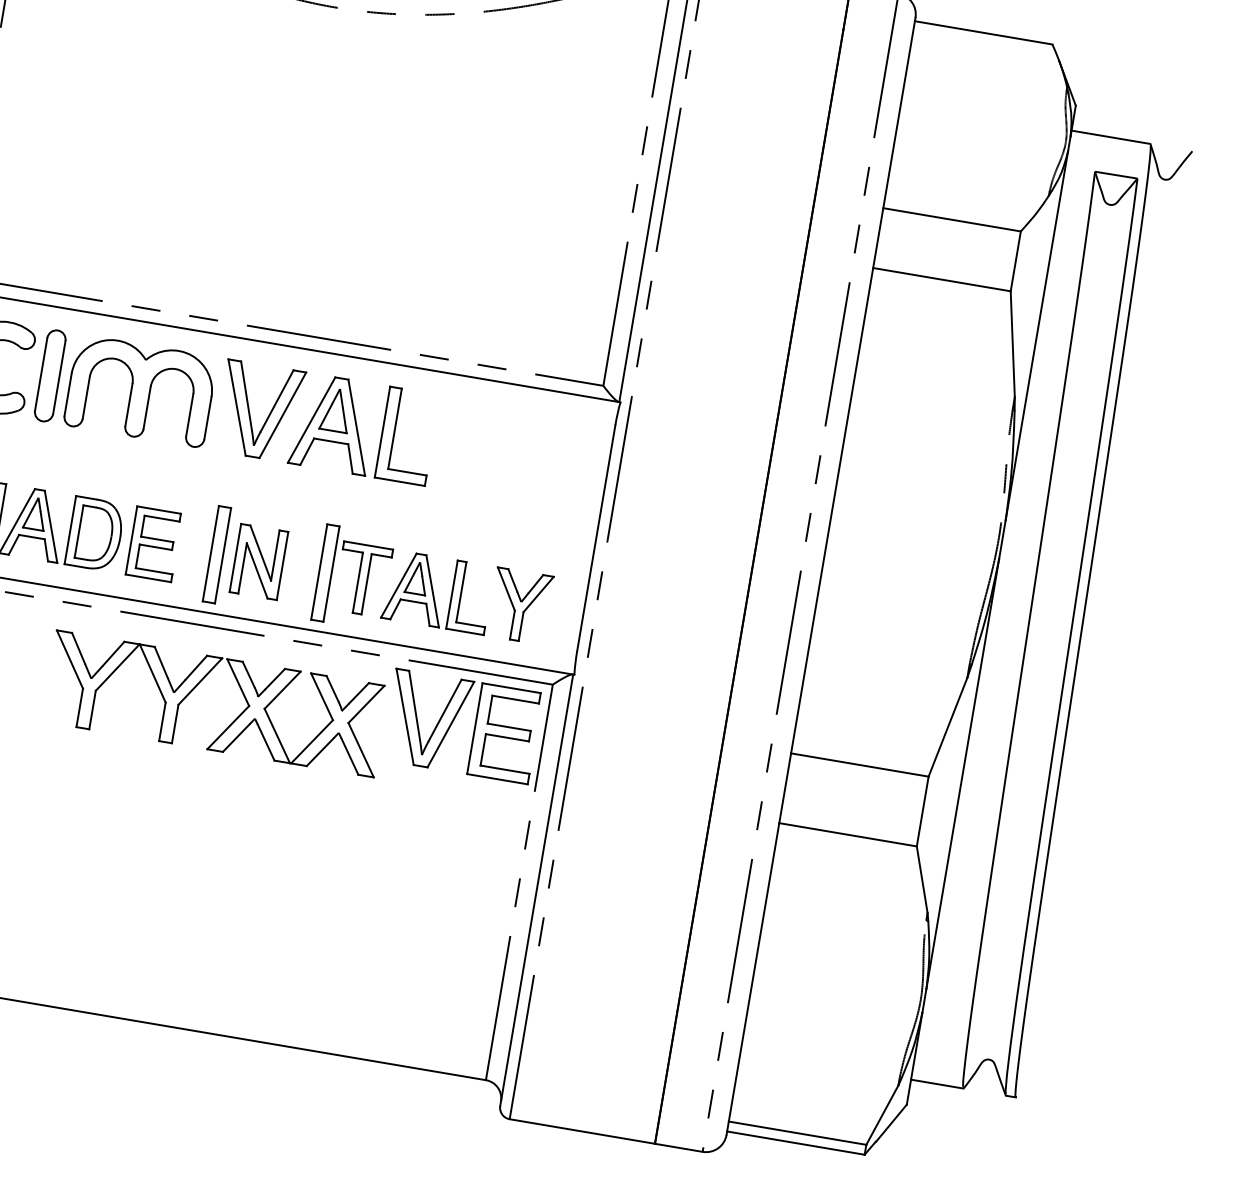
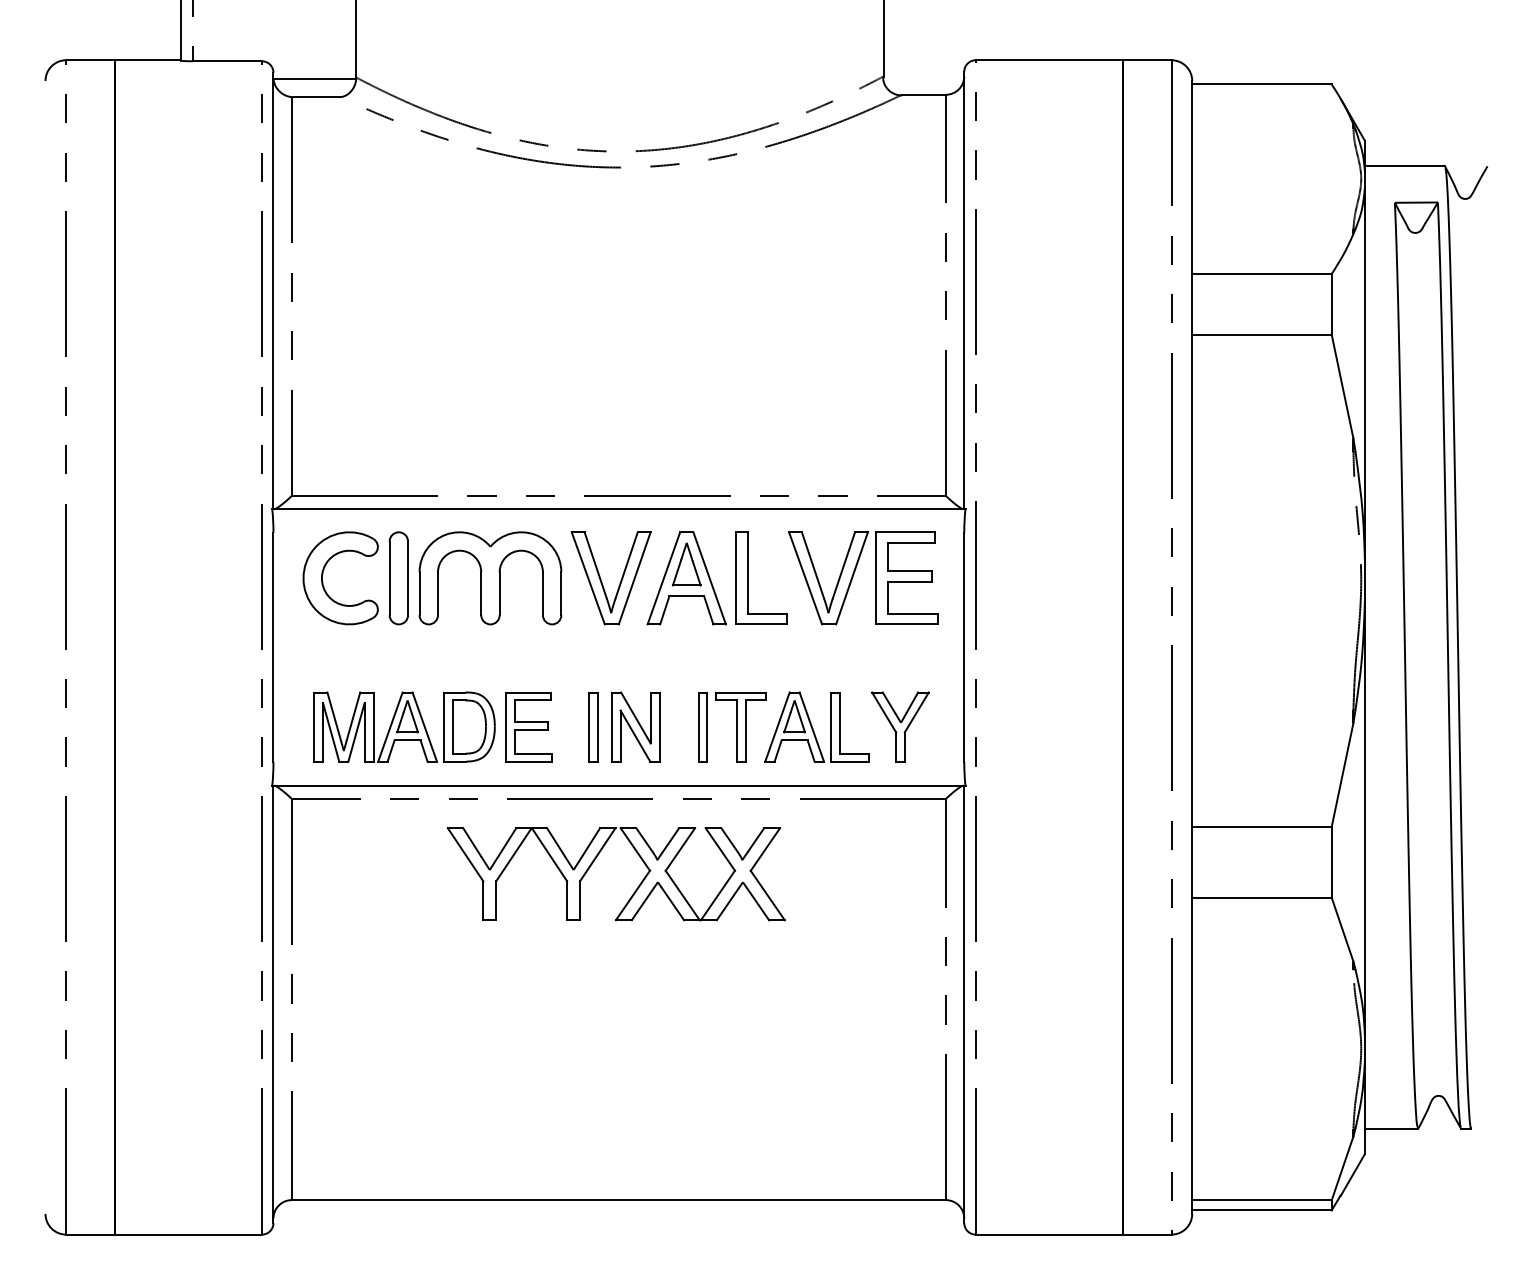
part: (217, 555) -> (593, 727), size x0.71
part: (324, 573) -> (702, 727), size x0.71
part: (454, 721) -> (854, 574), moved

